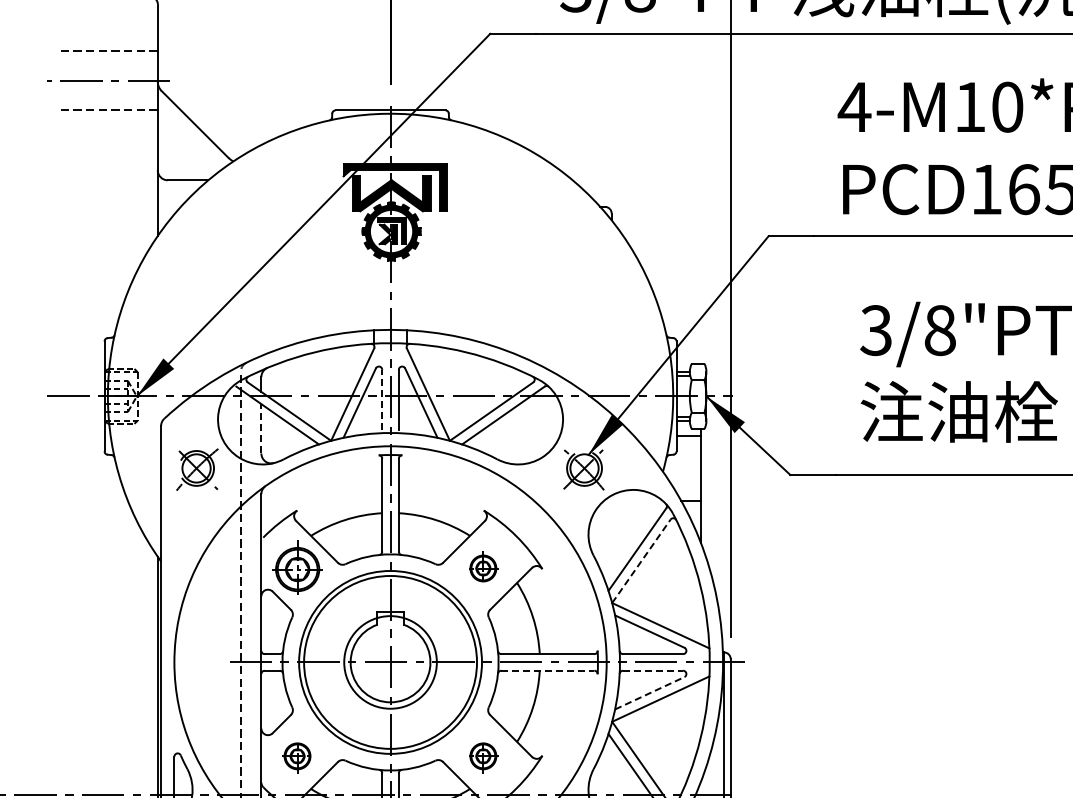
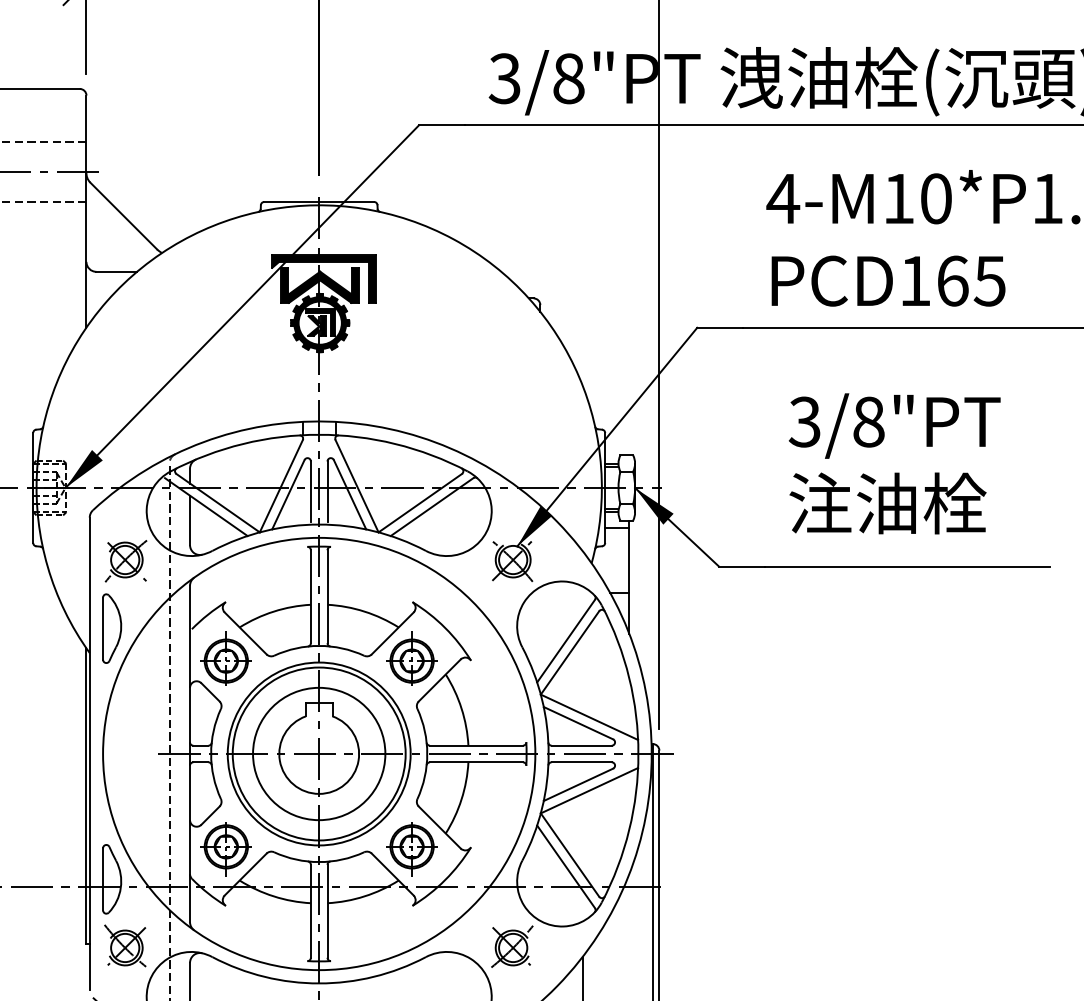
line: (381, 399) -> (310, 491), dashed -> solid
line: (261, 428) -> (190, 520), dashed -> solid
part: (183, 536) -> (112, 628), added
line: (641, 560) -> (570, 652), dashed -> solid
part: (482, 566) -> (411, 658), size x1.67
circle: (390, 661) -> (319, 753), size x1.43
line: (547, 670) -> (476, 762), dashed -> solid
line: (653, 670) -> (582, 762), dashed -> solid
line: (649, 692) -> (578, 784), dashed -> solid
part: (296, 757) -> (225, 849), size x1.67
part: (482, 757) -> (411, 849), size x1.67

